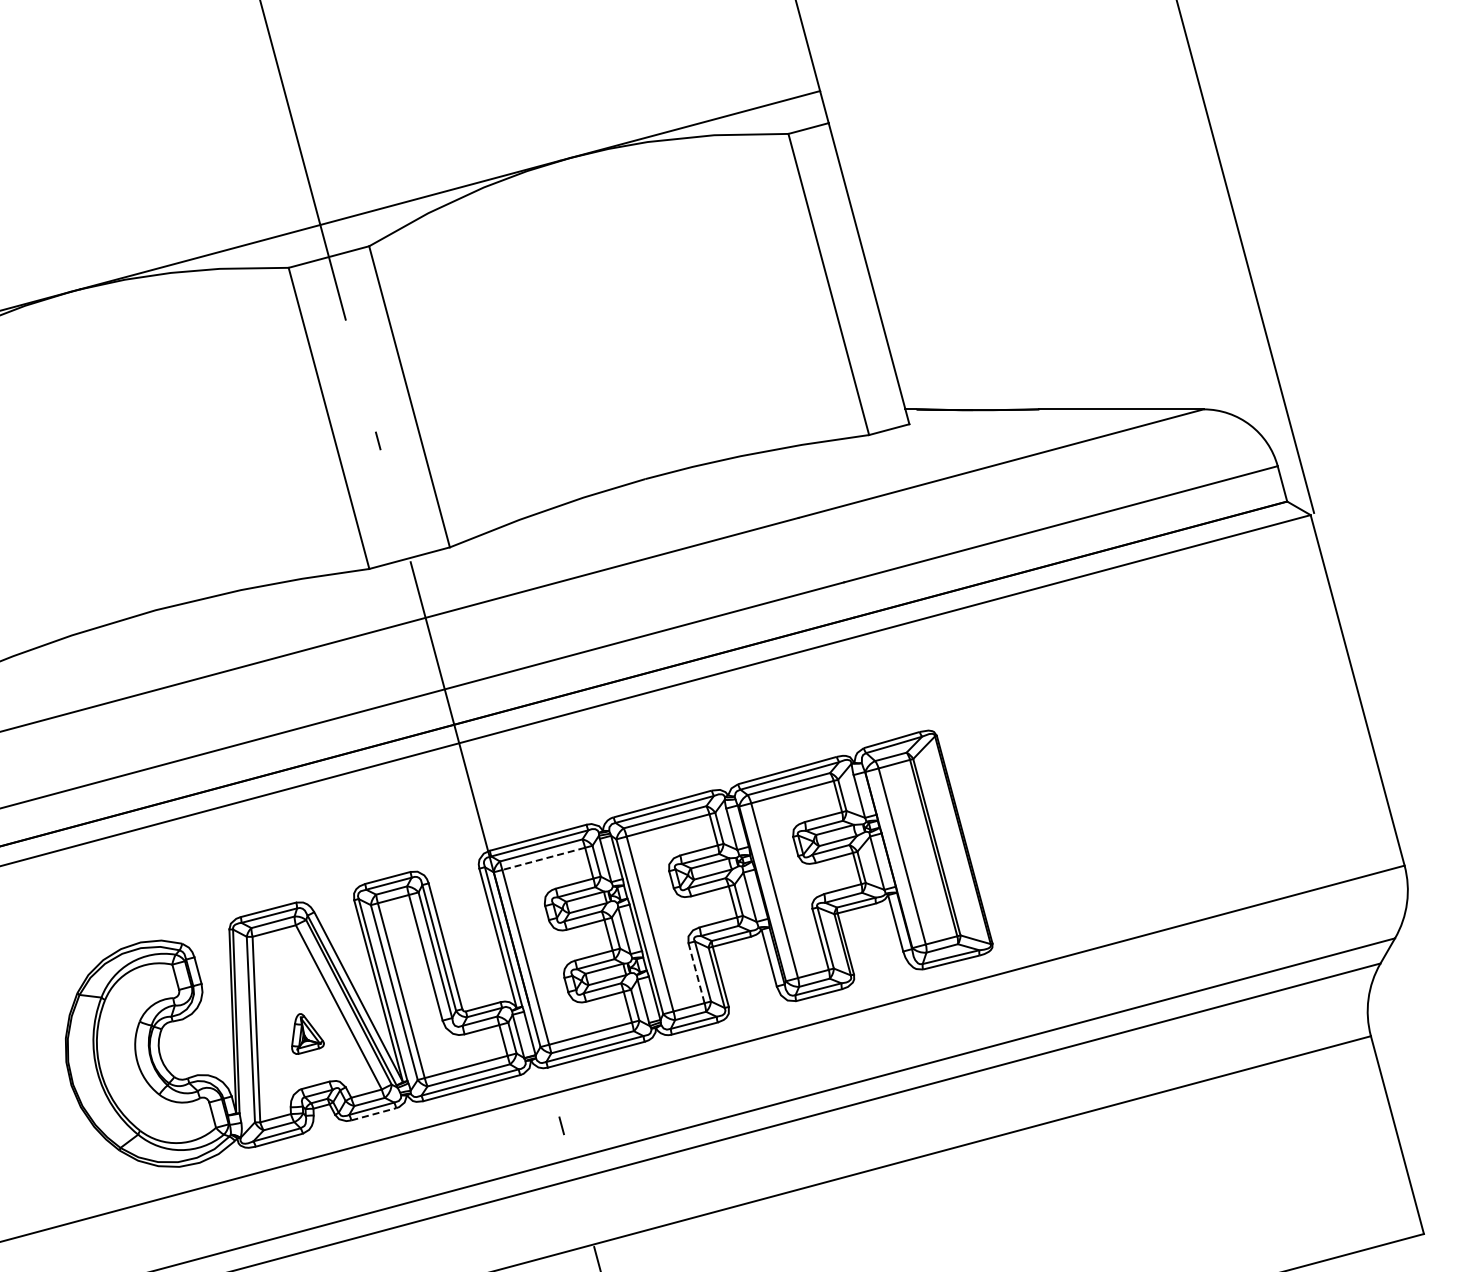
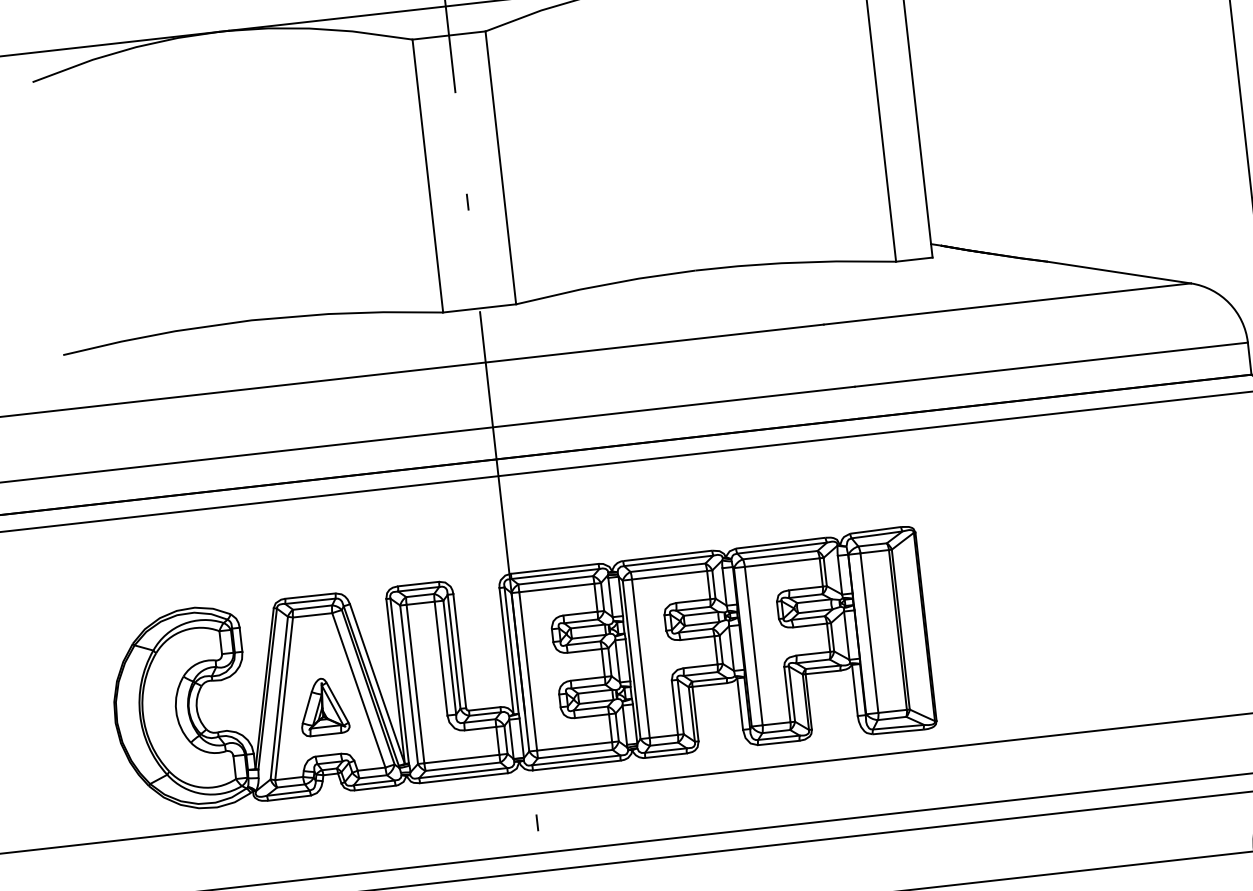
line: (543, 858) -> (556, 587), dashed -> solid
line: (696, 973) -> (674, 707), dashed -> solid
part: (307, 1033) -> (328, 708), size x1.67
line: (374, 1114) -> (375, 788), dashed -> solid

